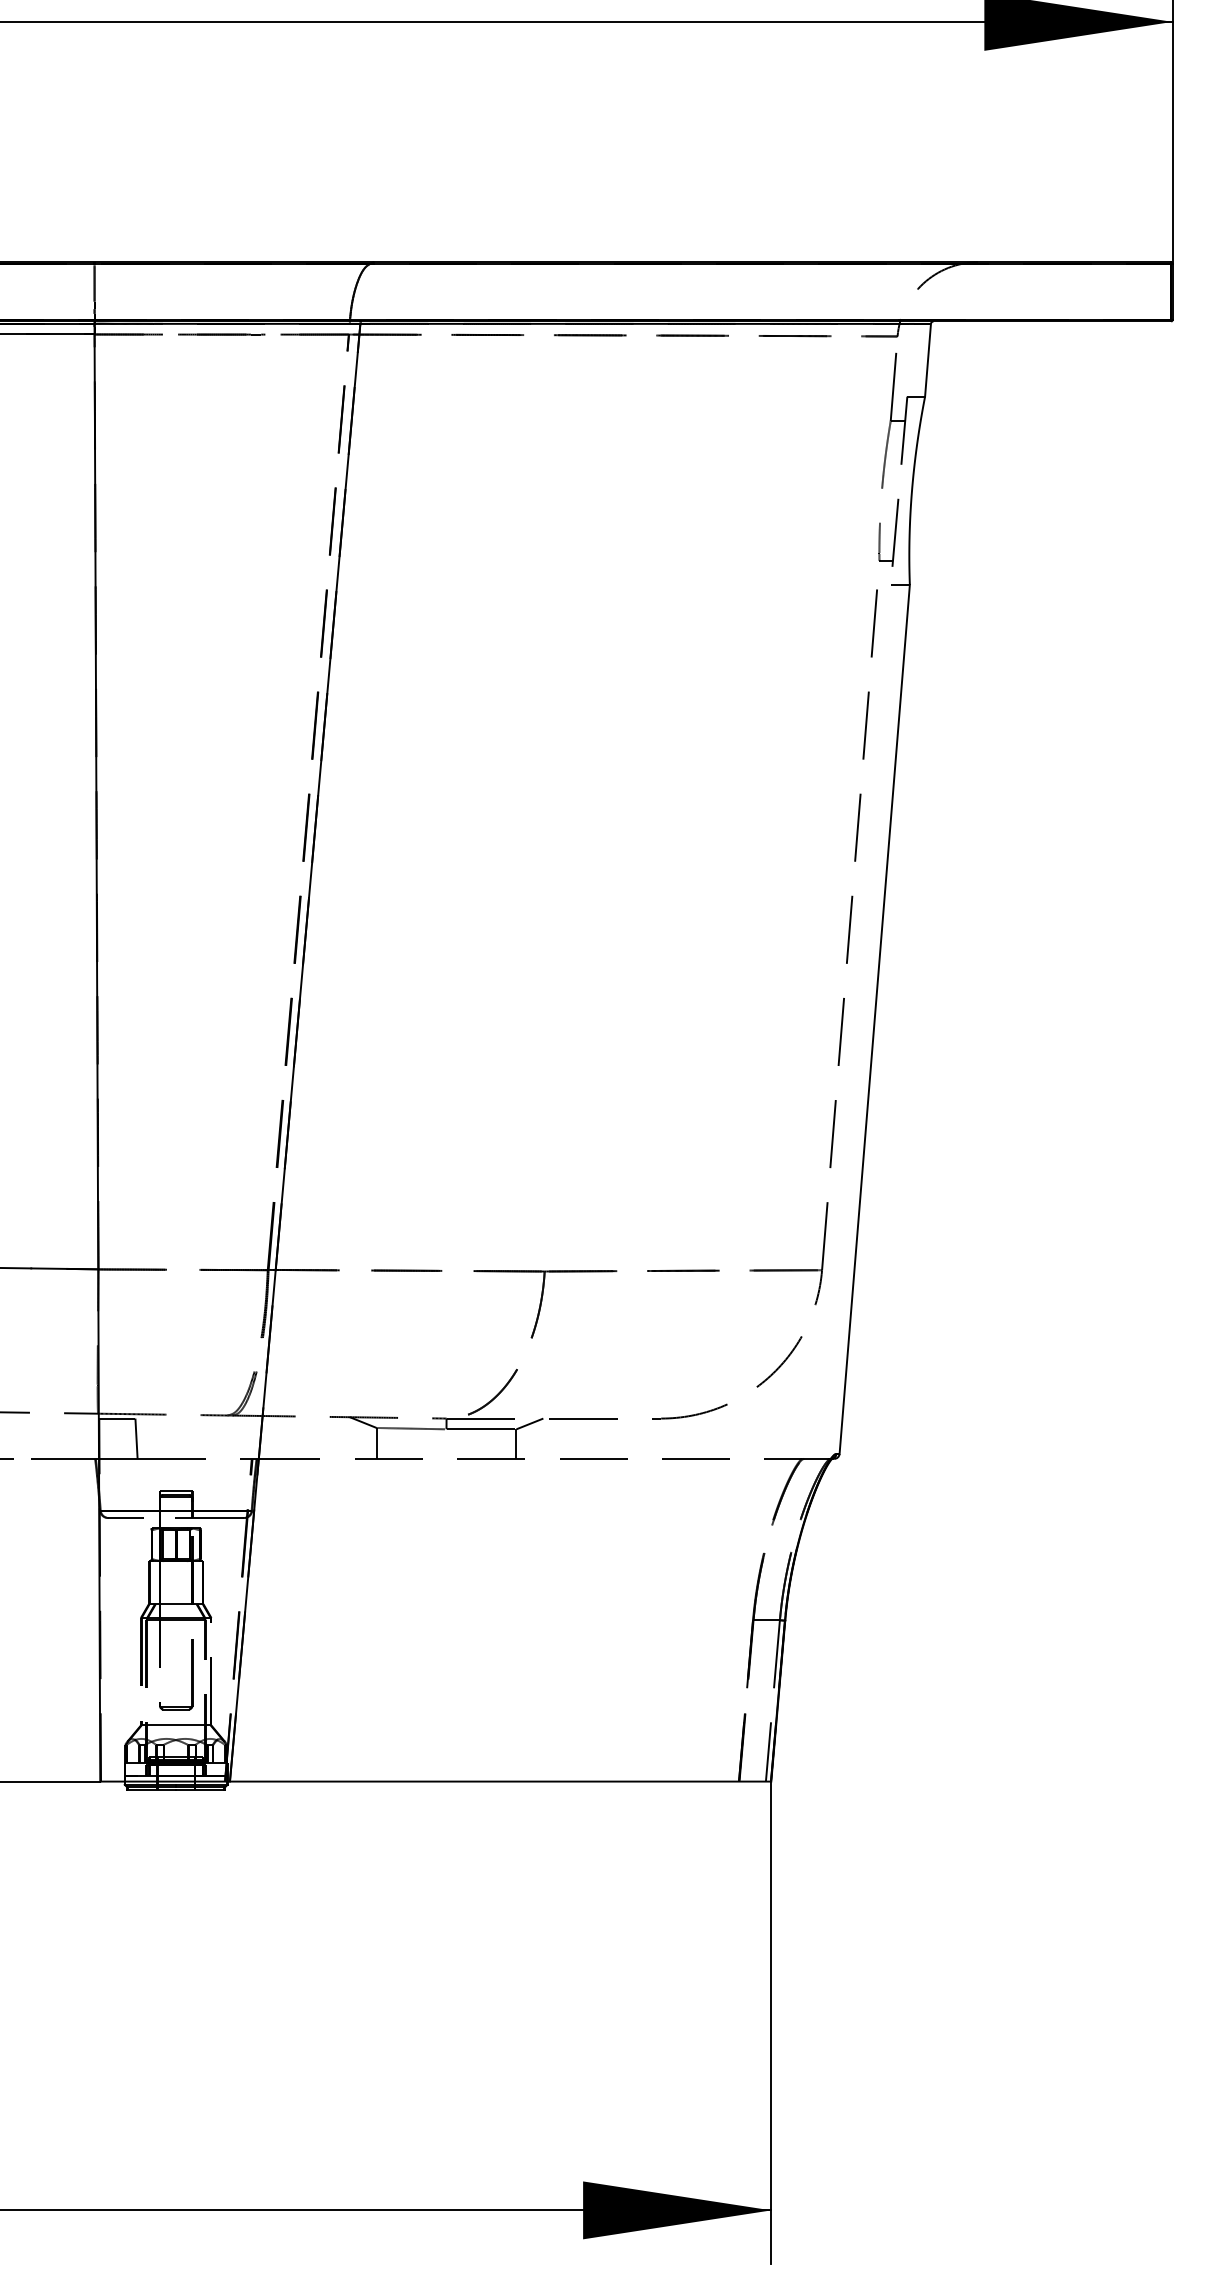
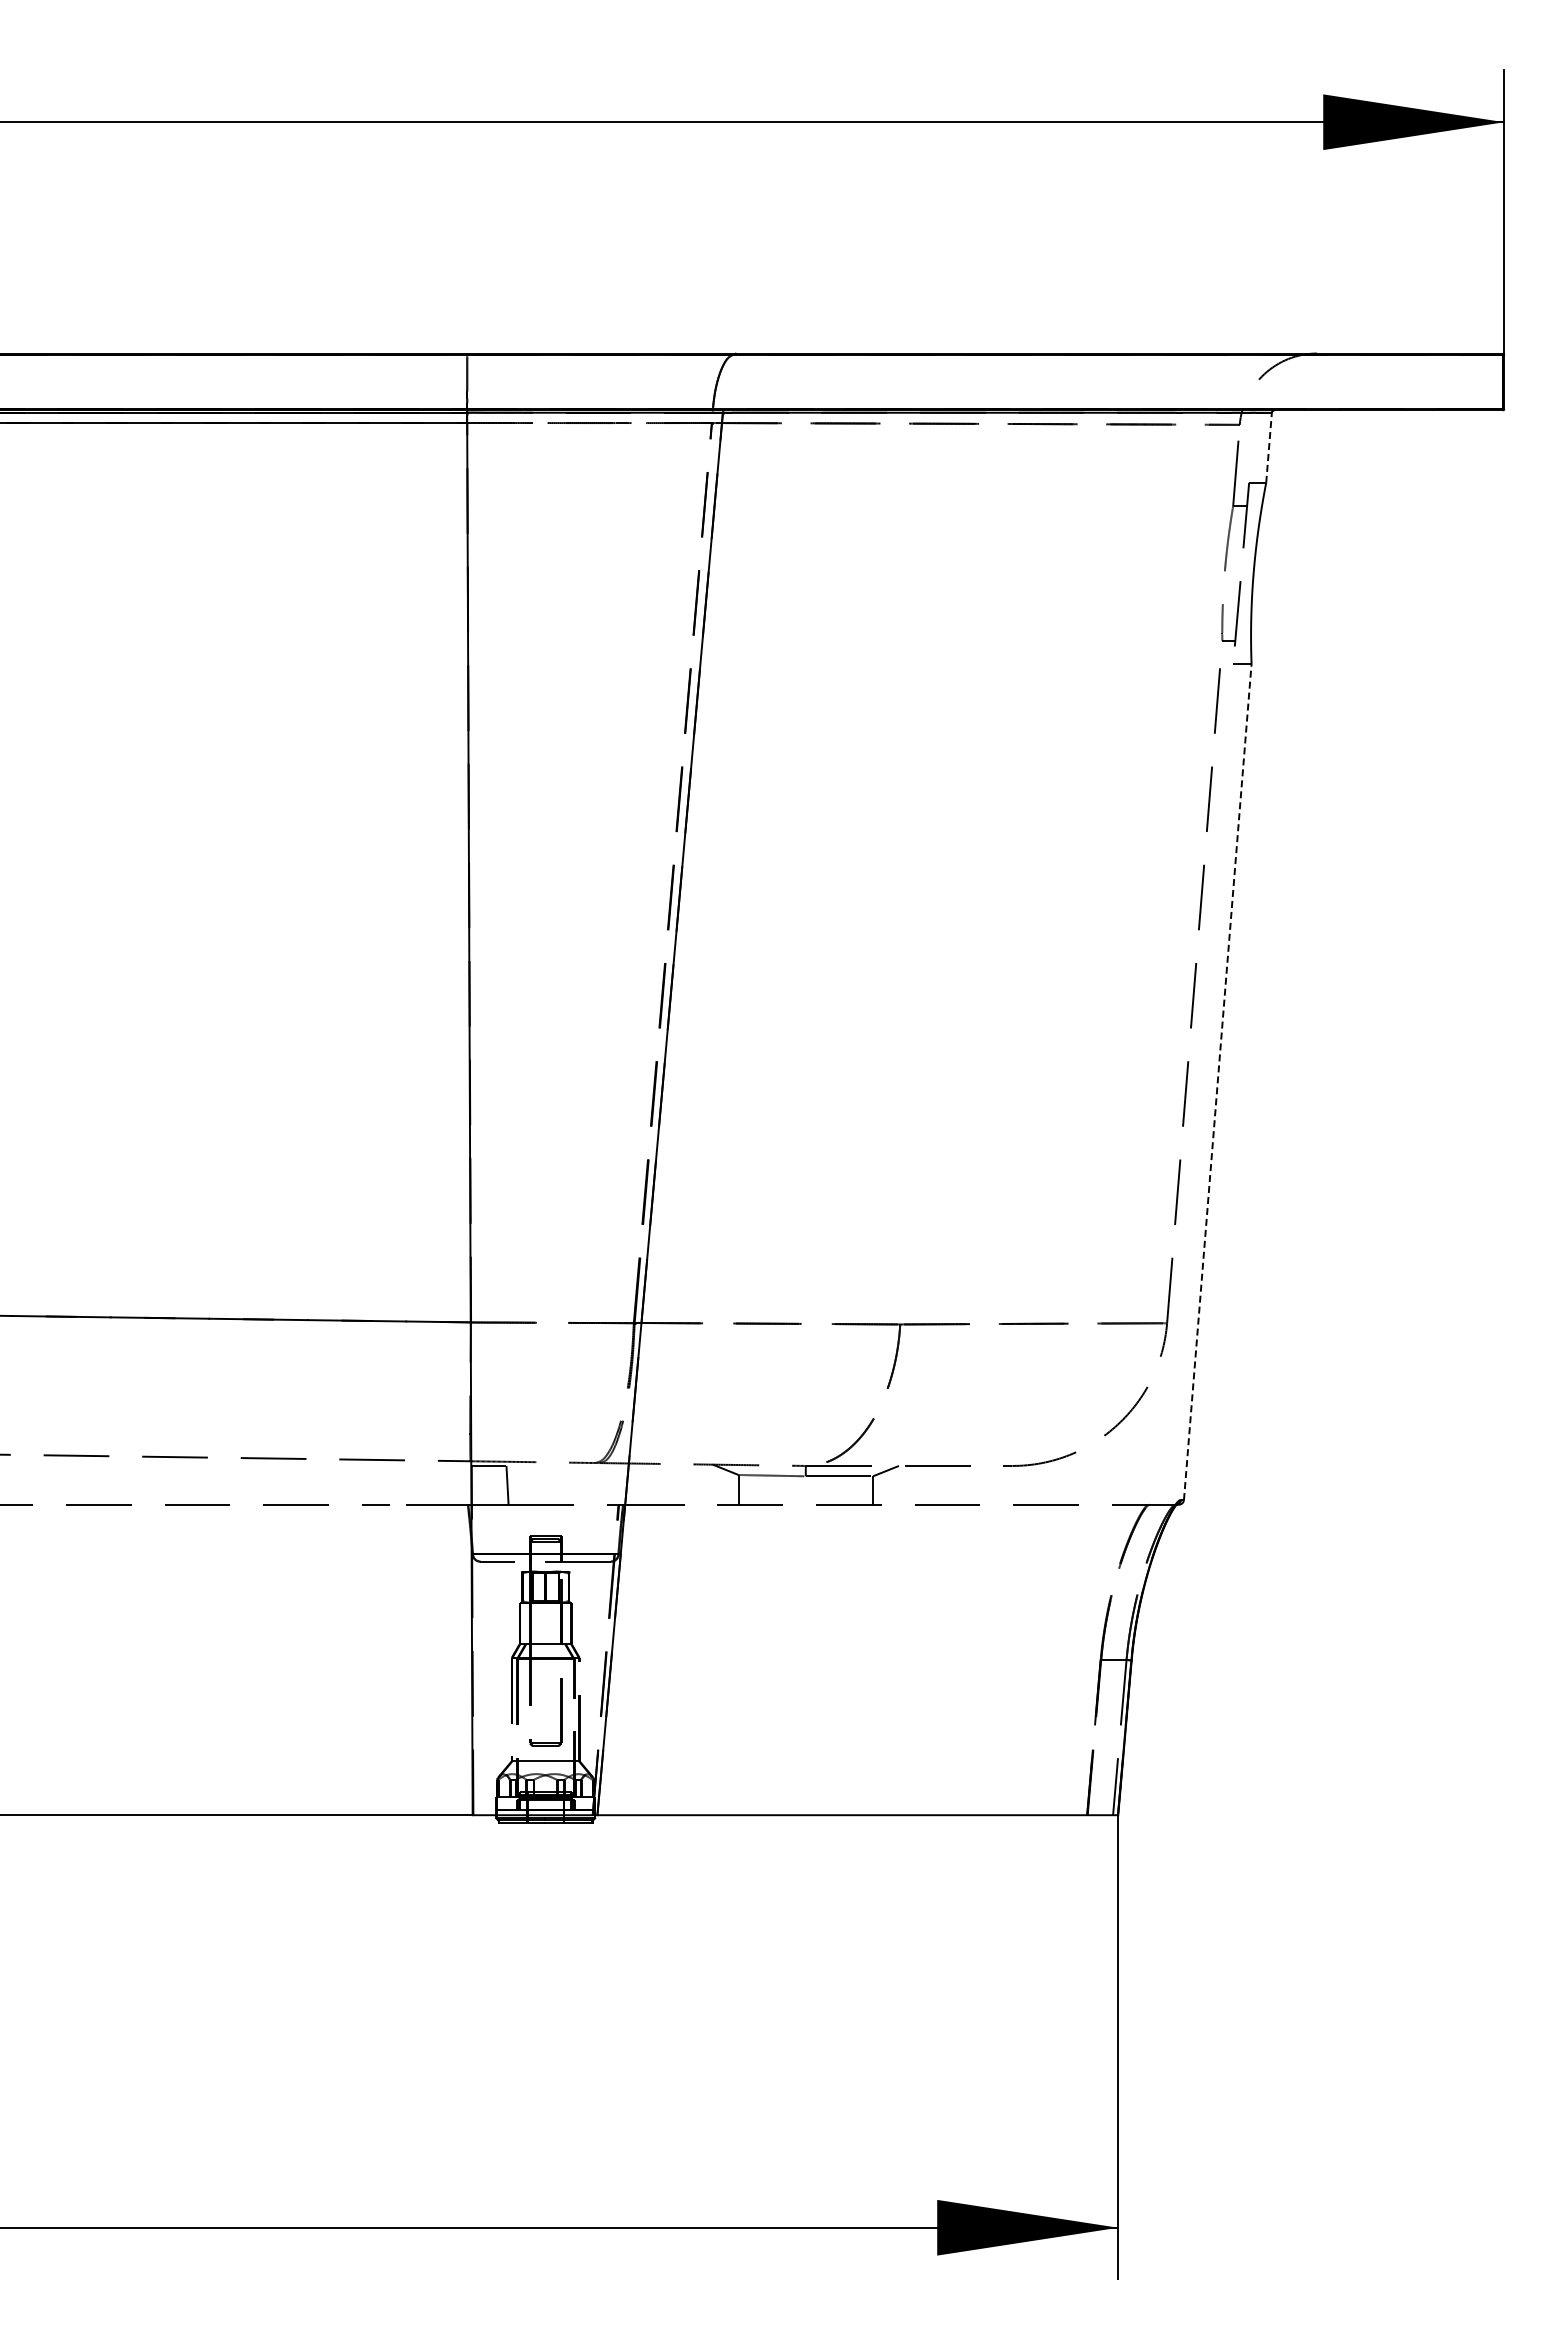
line: (928, 359) -> (1269, 447), solid -> dashed
line: (874, 1018) -> (1217, 1081), solid -> dashed

